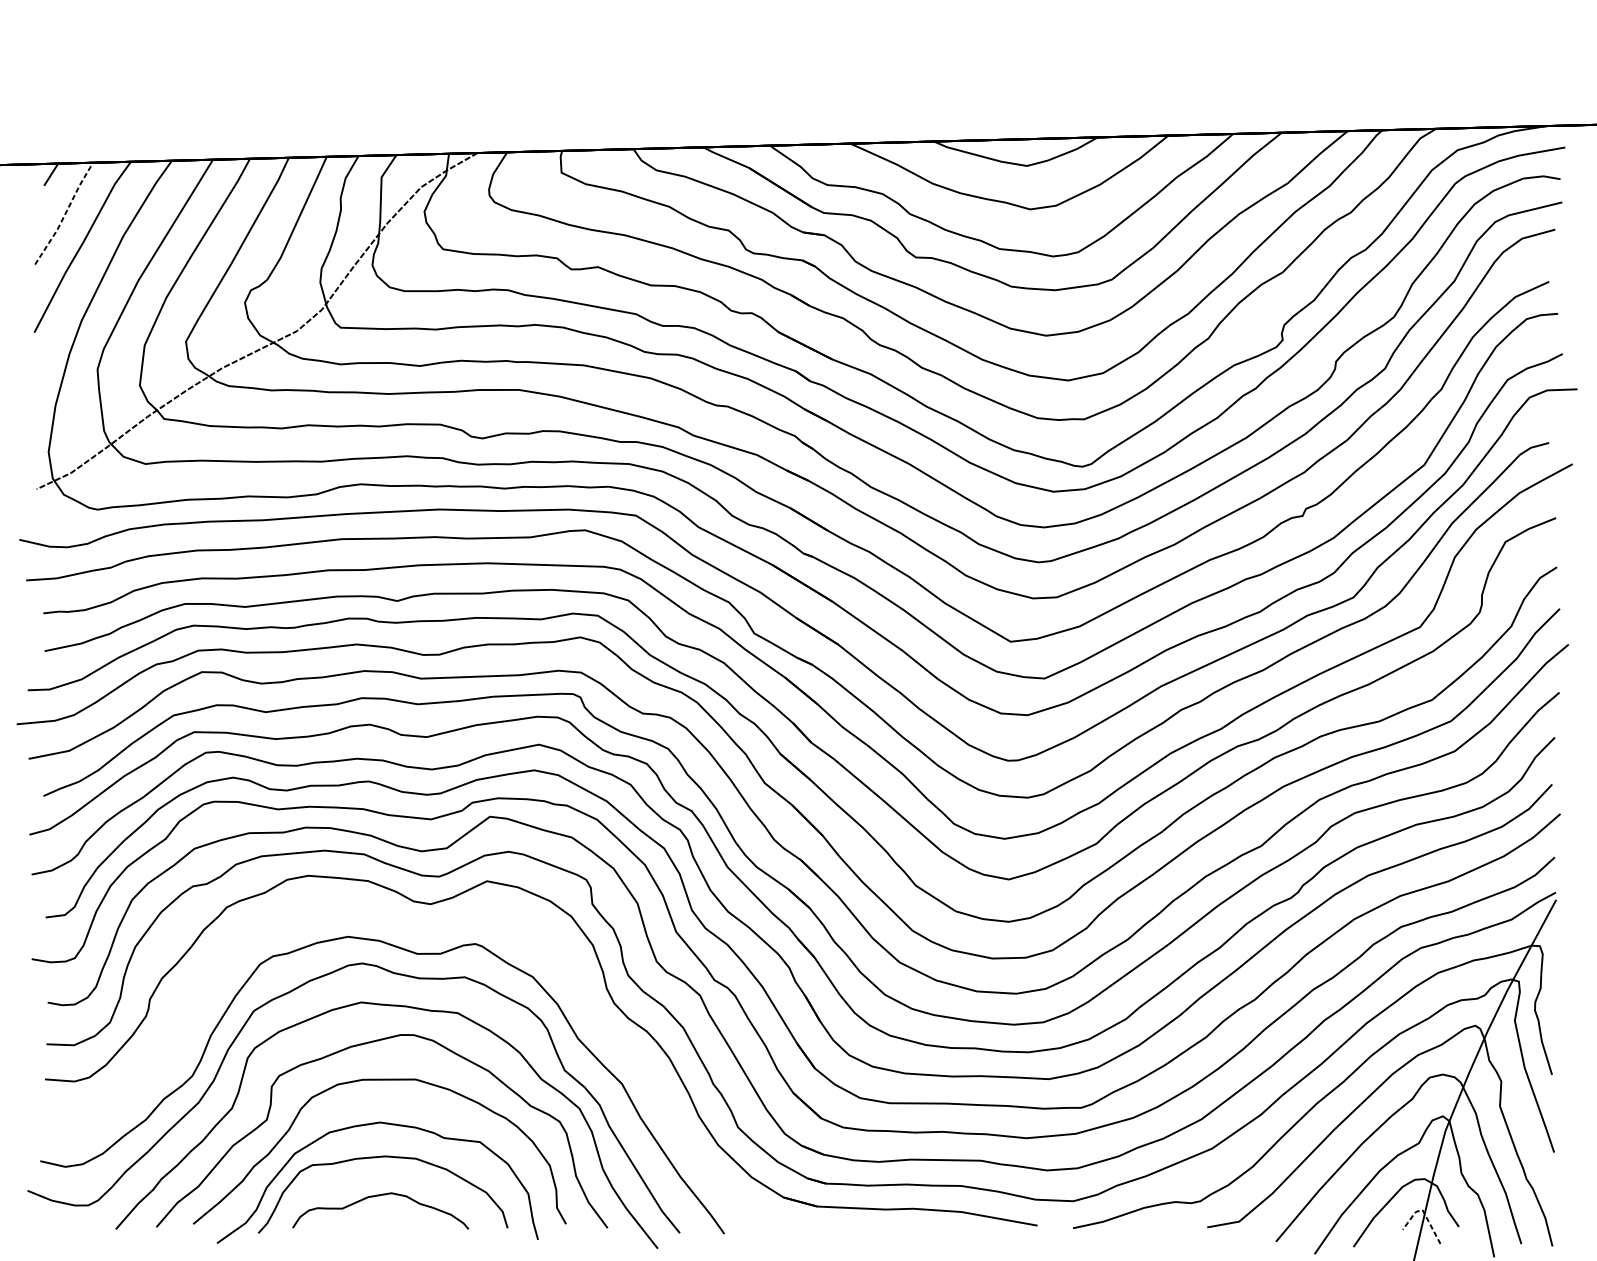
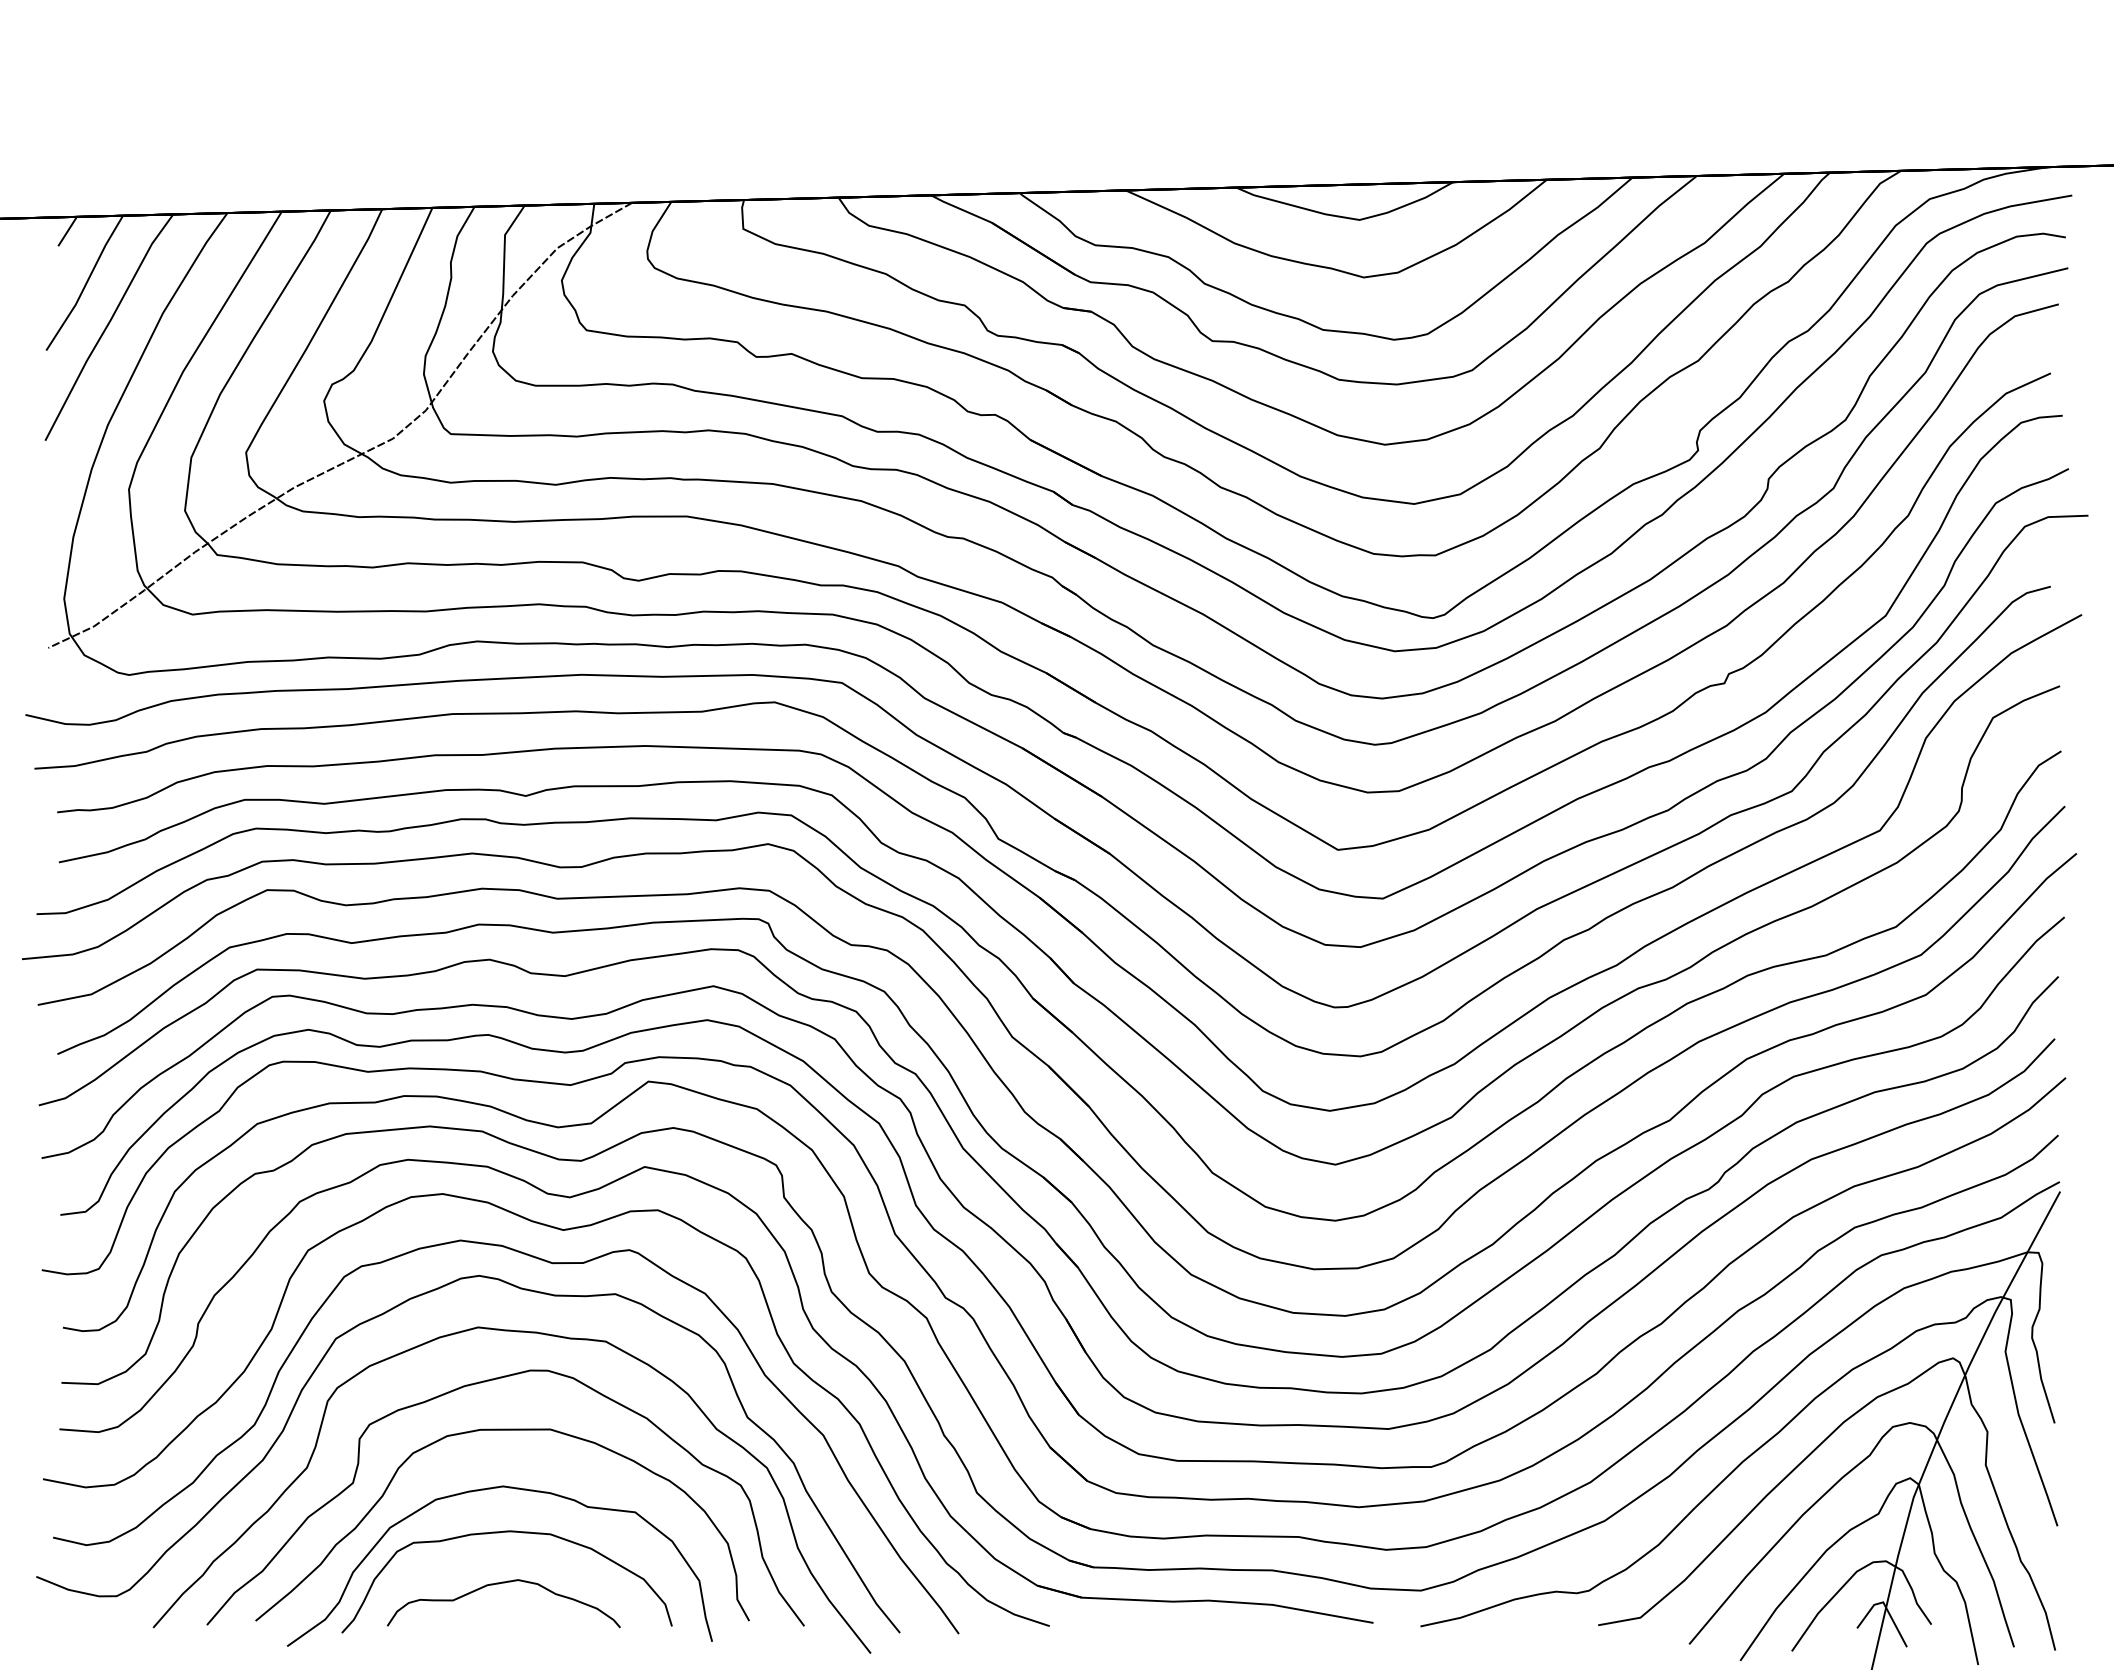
line: (65, 213) -> (86, 283), dashed -> solid
curve: (423, 929) -> (560, 1230), added
line: (1424, 1212) -> (1885, 1605), dashed -> solid

